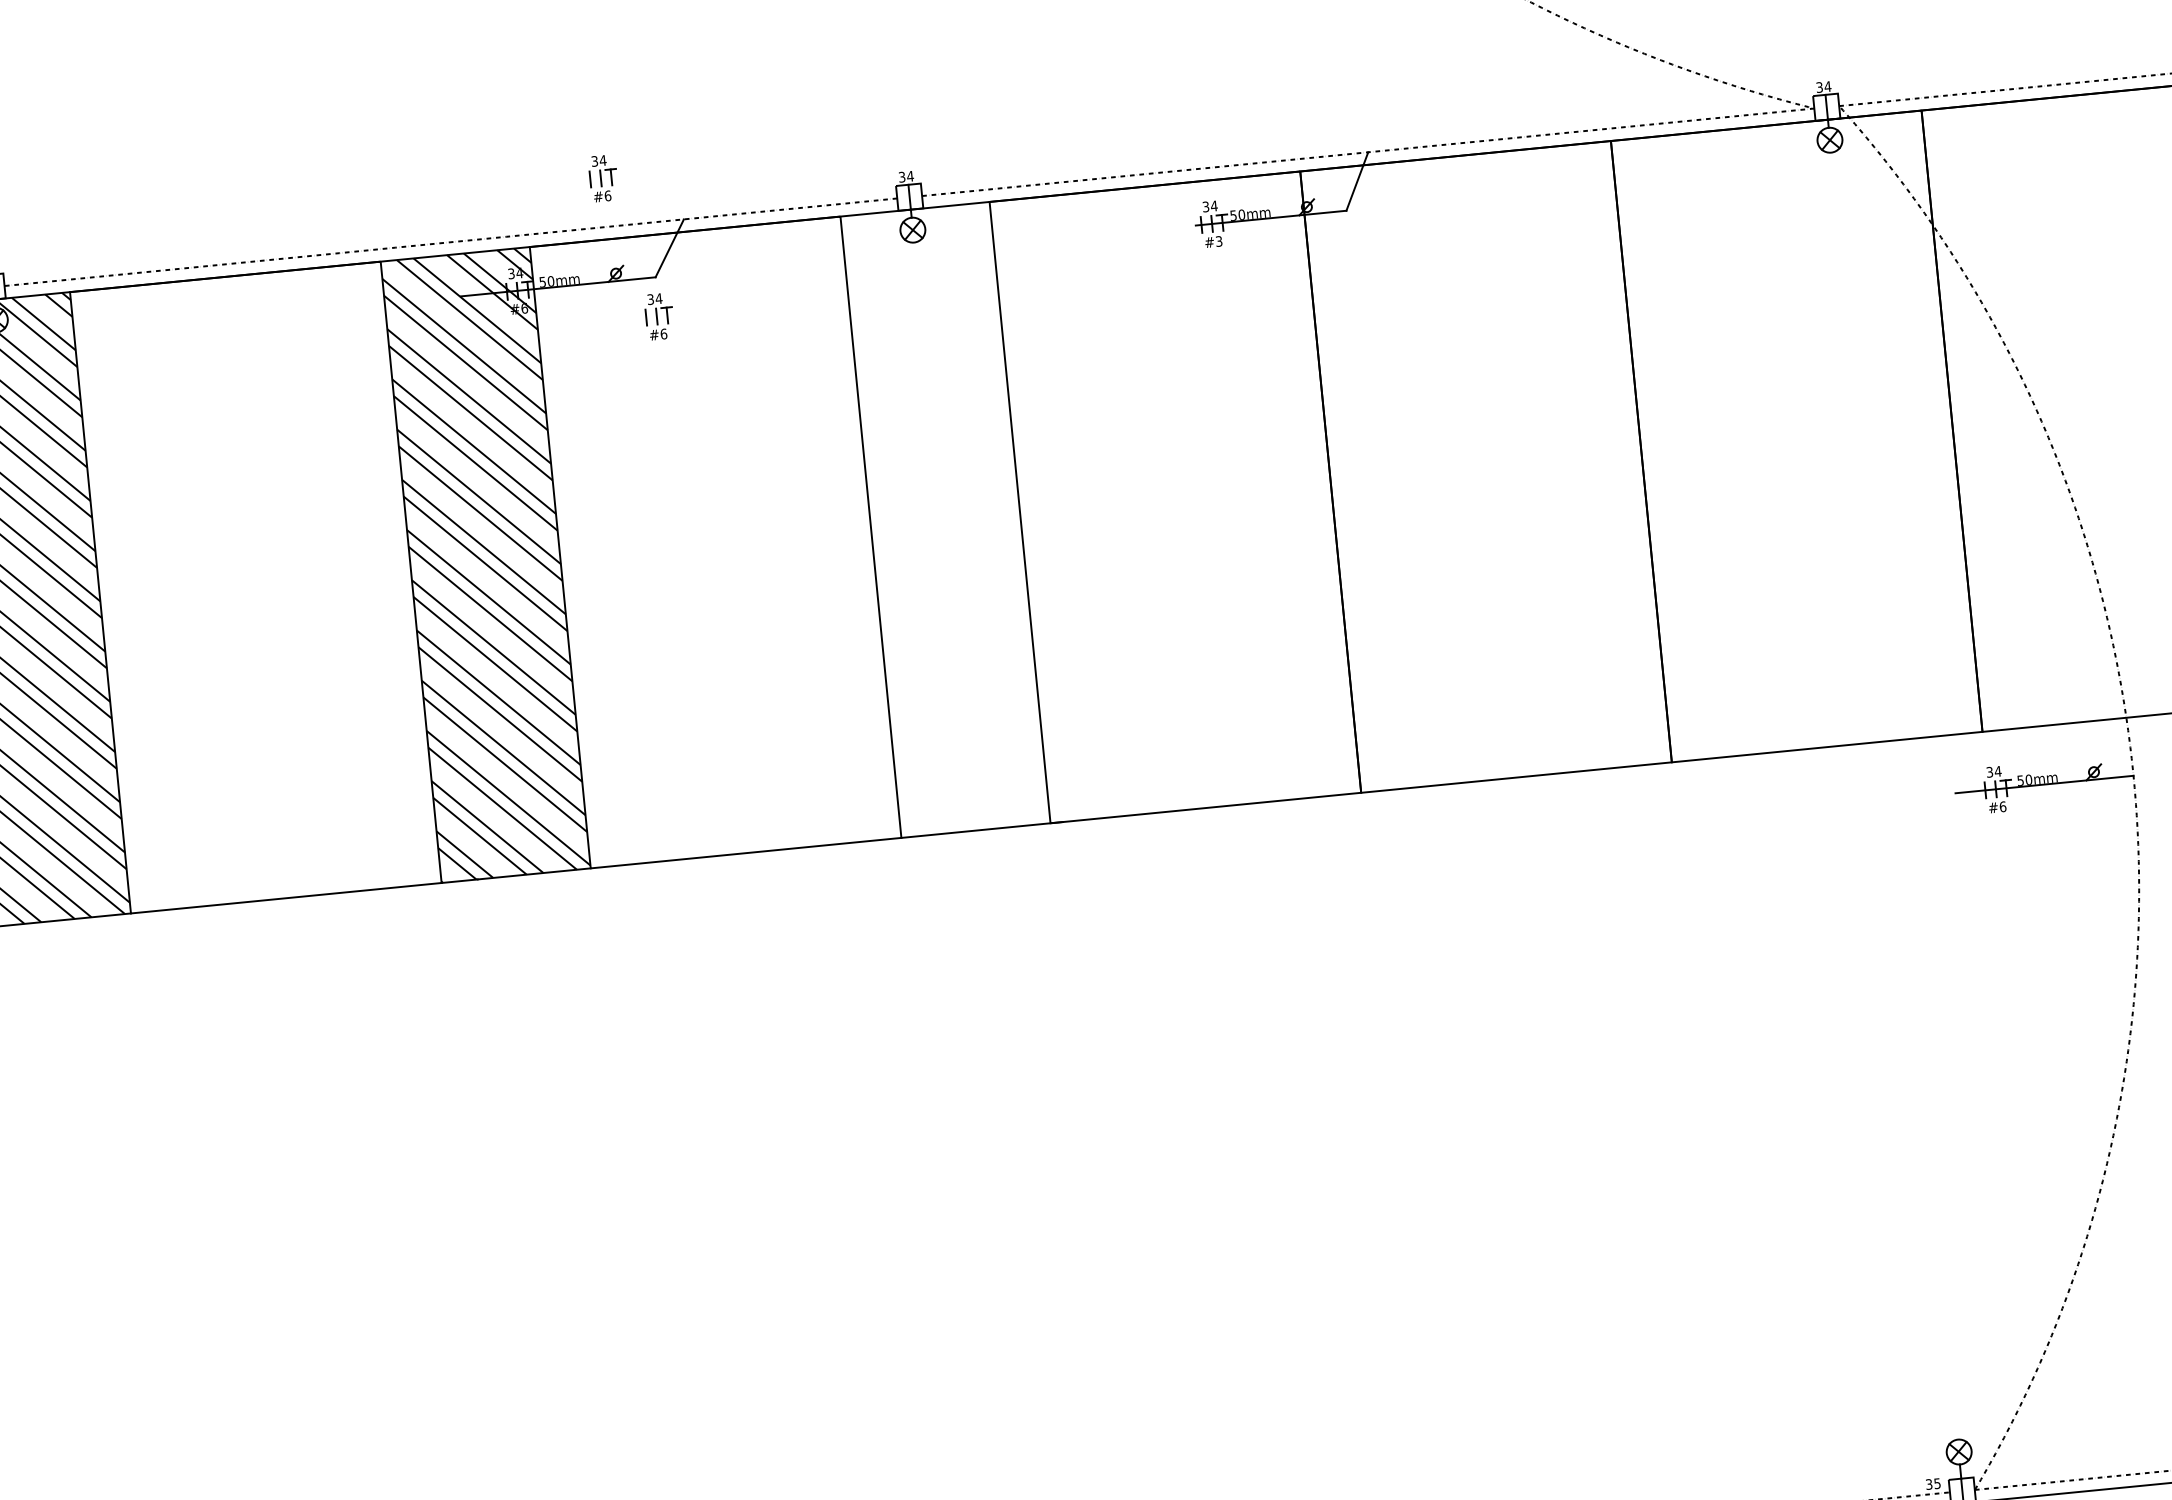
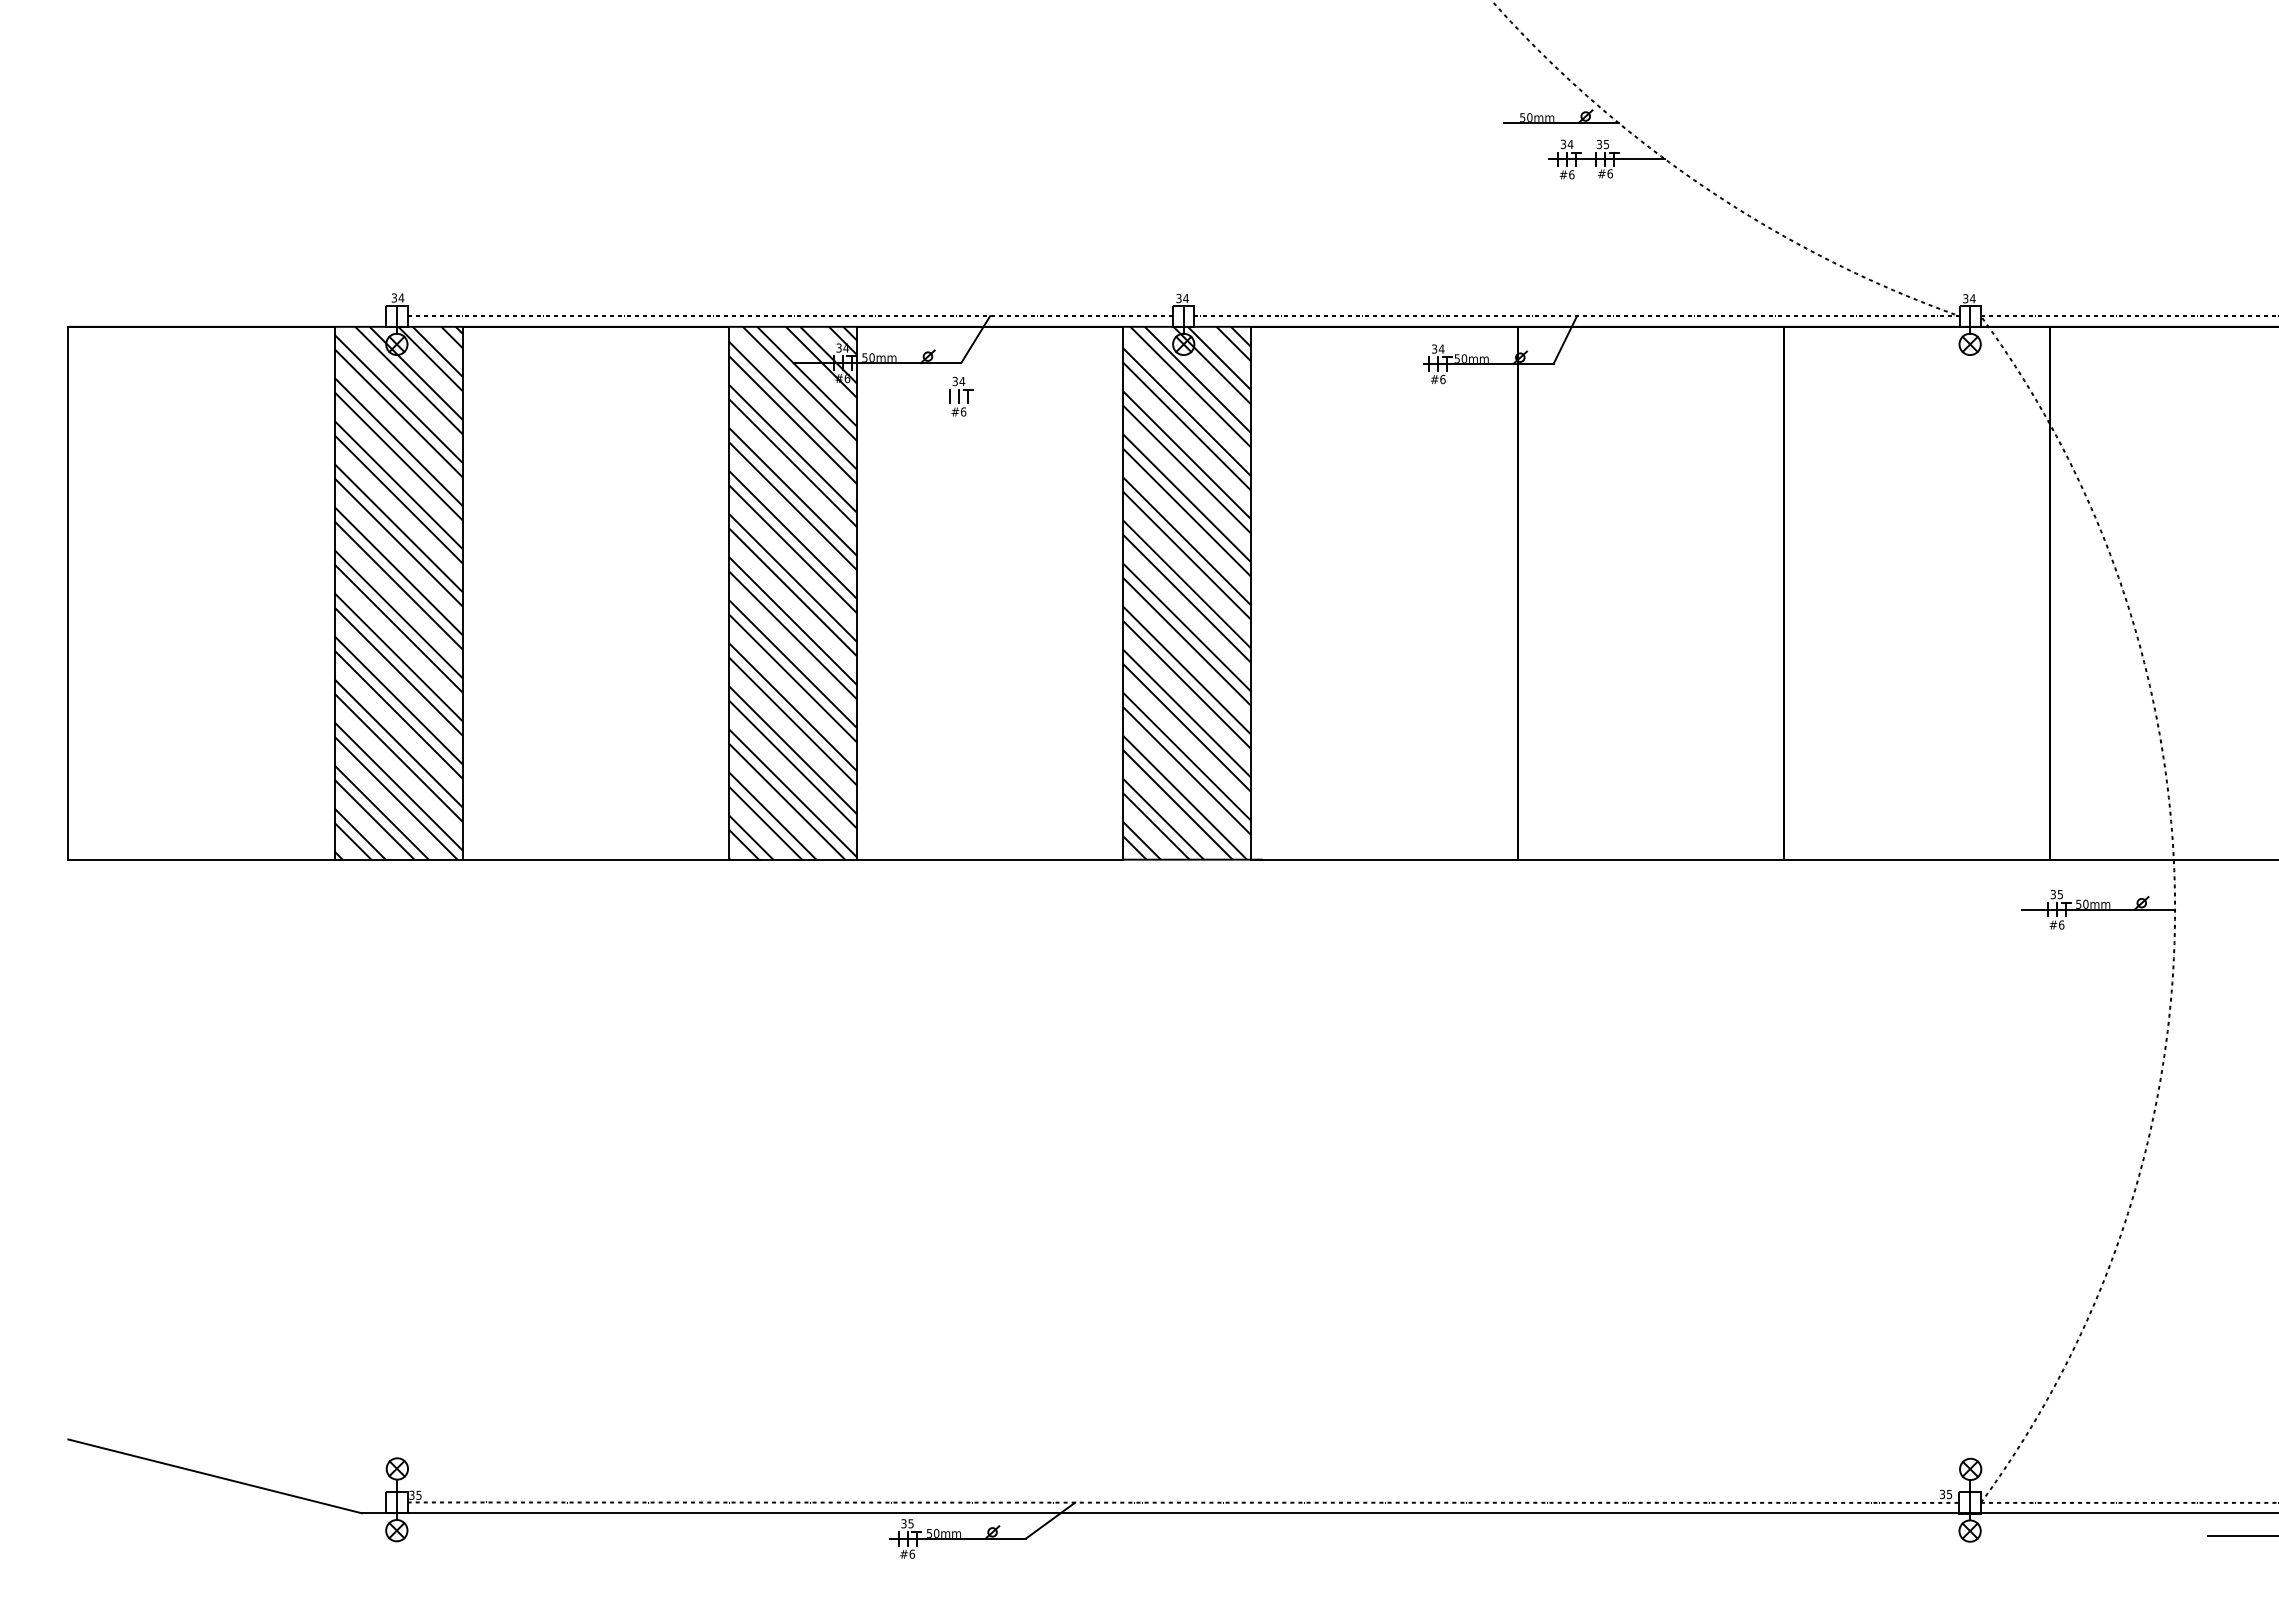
part: (603, 178) -> (925, 274), removed
text: (1218, 241) -> (1442, 379), #3 -> #6
hatch: (945, 519) -> (1187, 592), added
text: (1998, 771) -> (2060, 894), 34 -> 35

